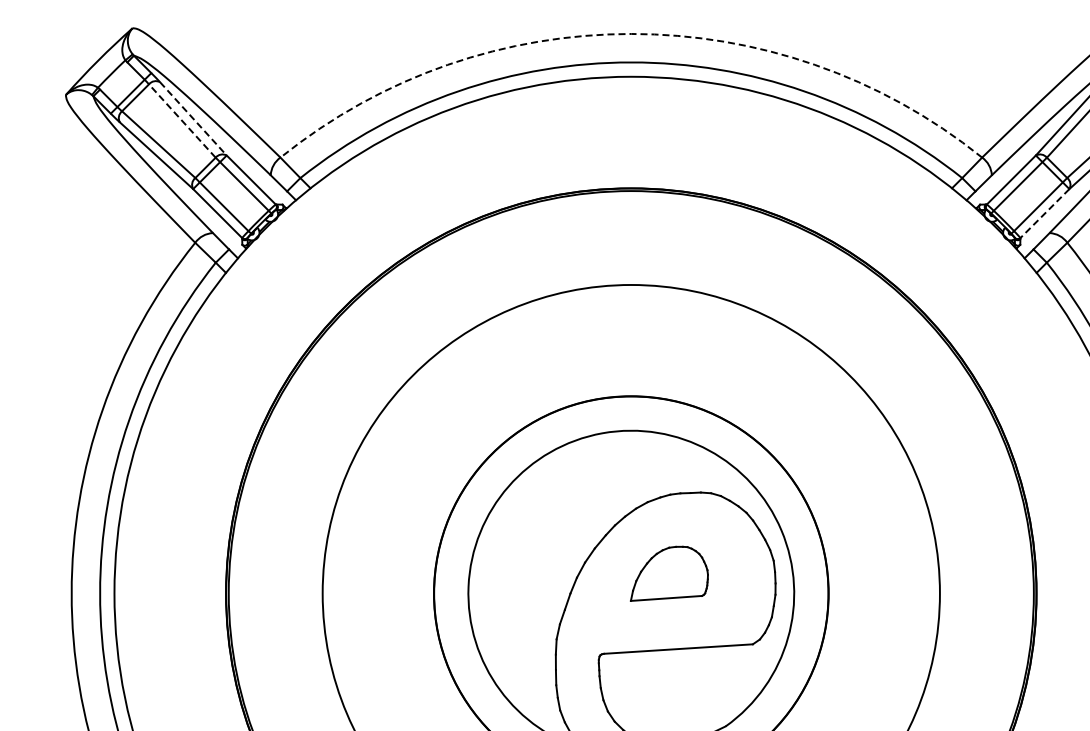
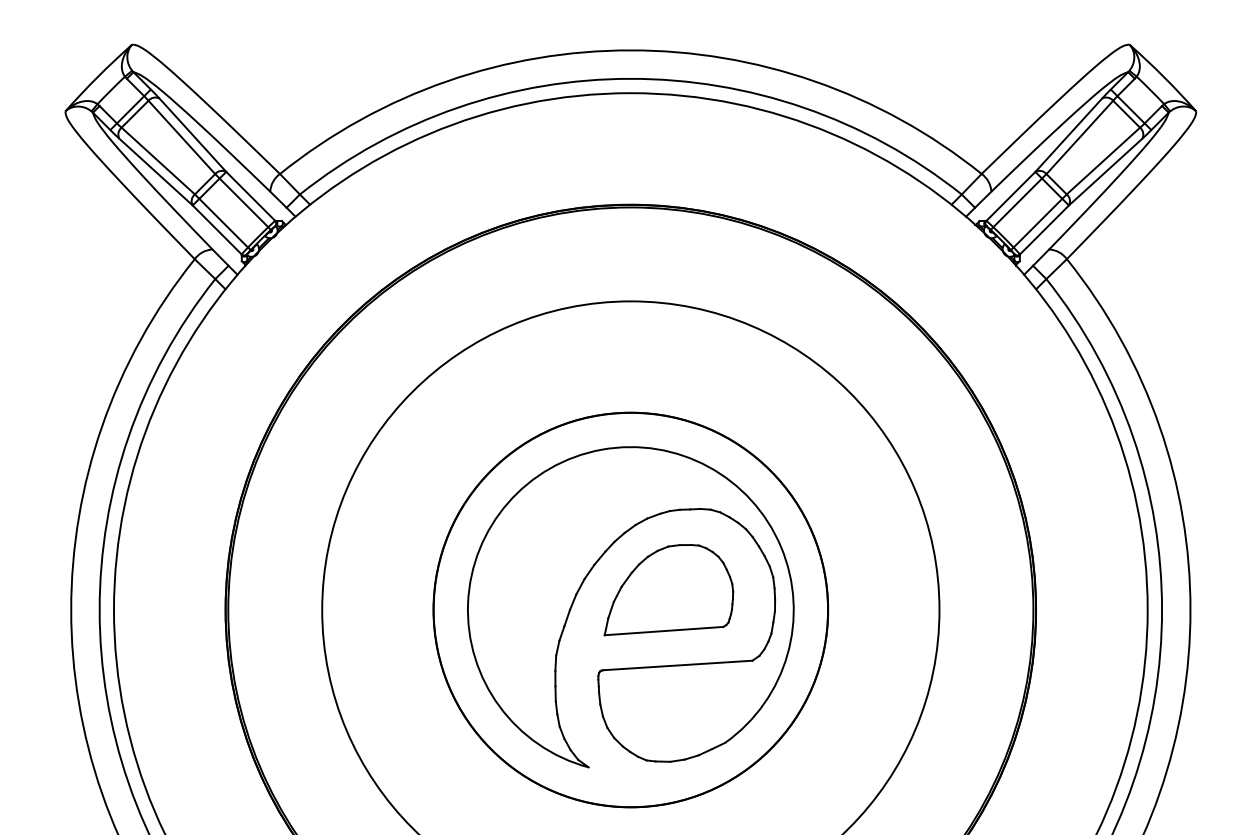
arc: (630, 34) -> (630, 50), dashed -> solid
line: (192, 119) -> (192, 135), dashed -> solid
line: (181, 121) -> (181, 137), dashed -> solid
line: (1044, 213) -> (1044, 229), dashed -> solid
part: (668, 574) -> (668, 590), size x1.67

